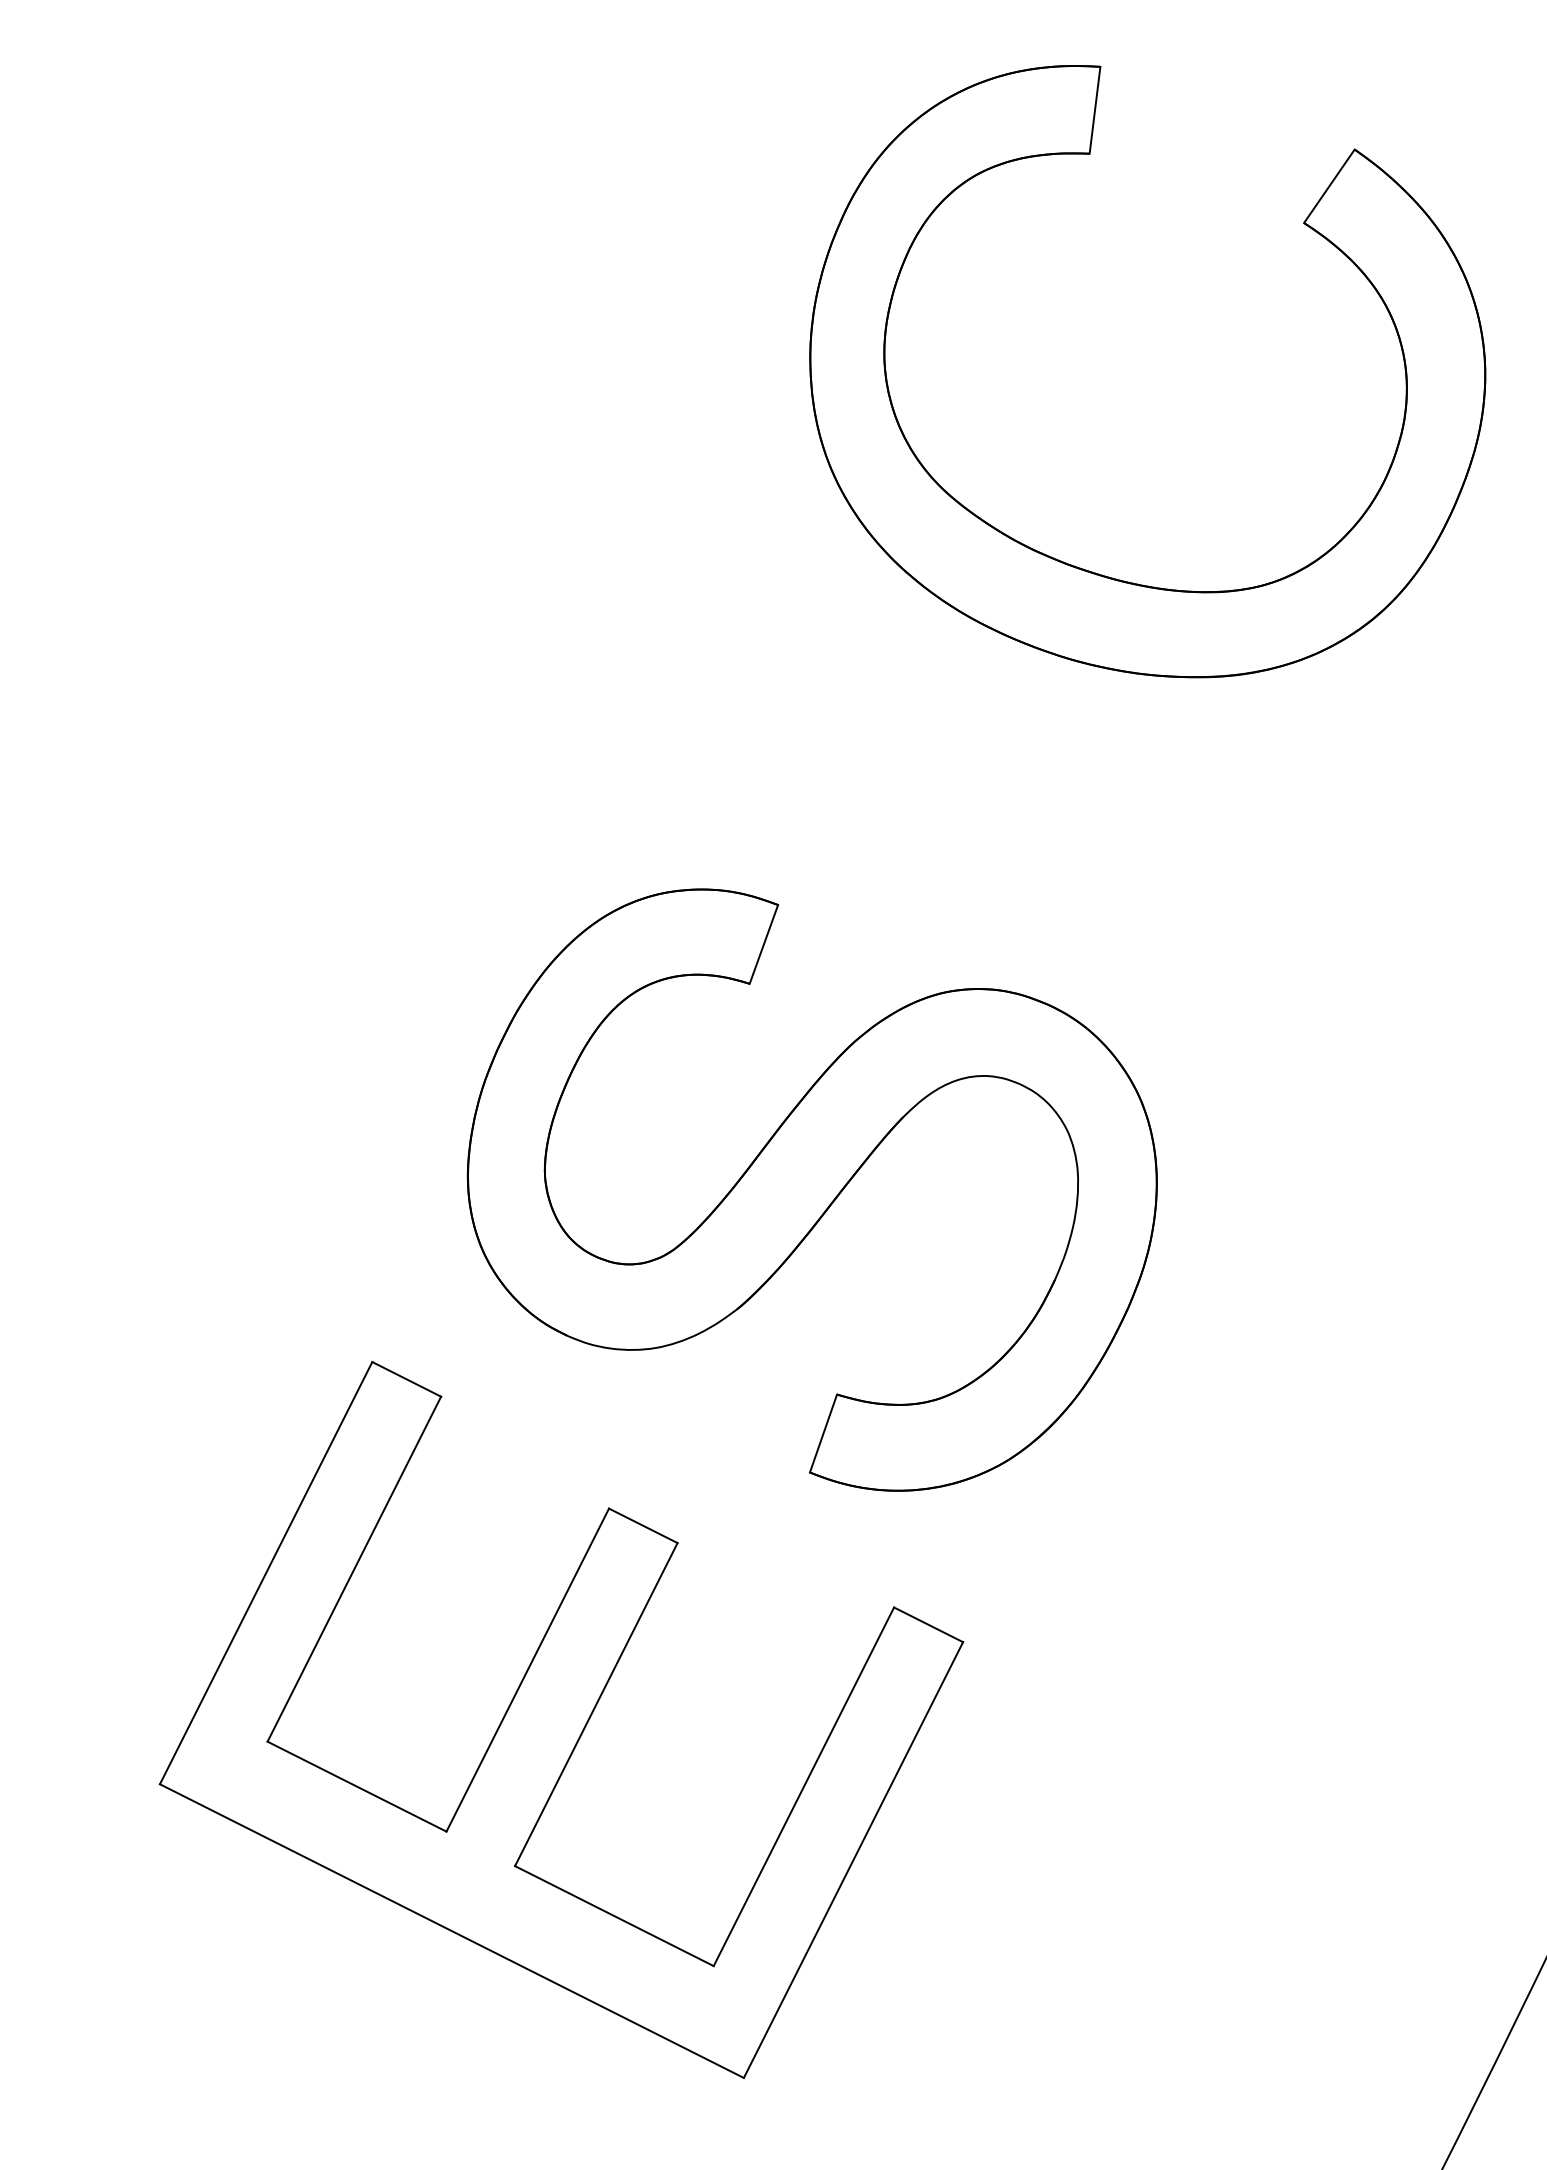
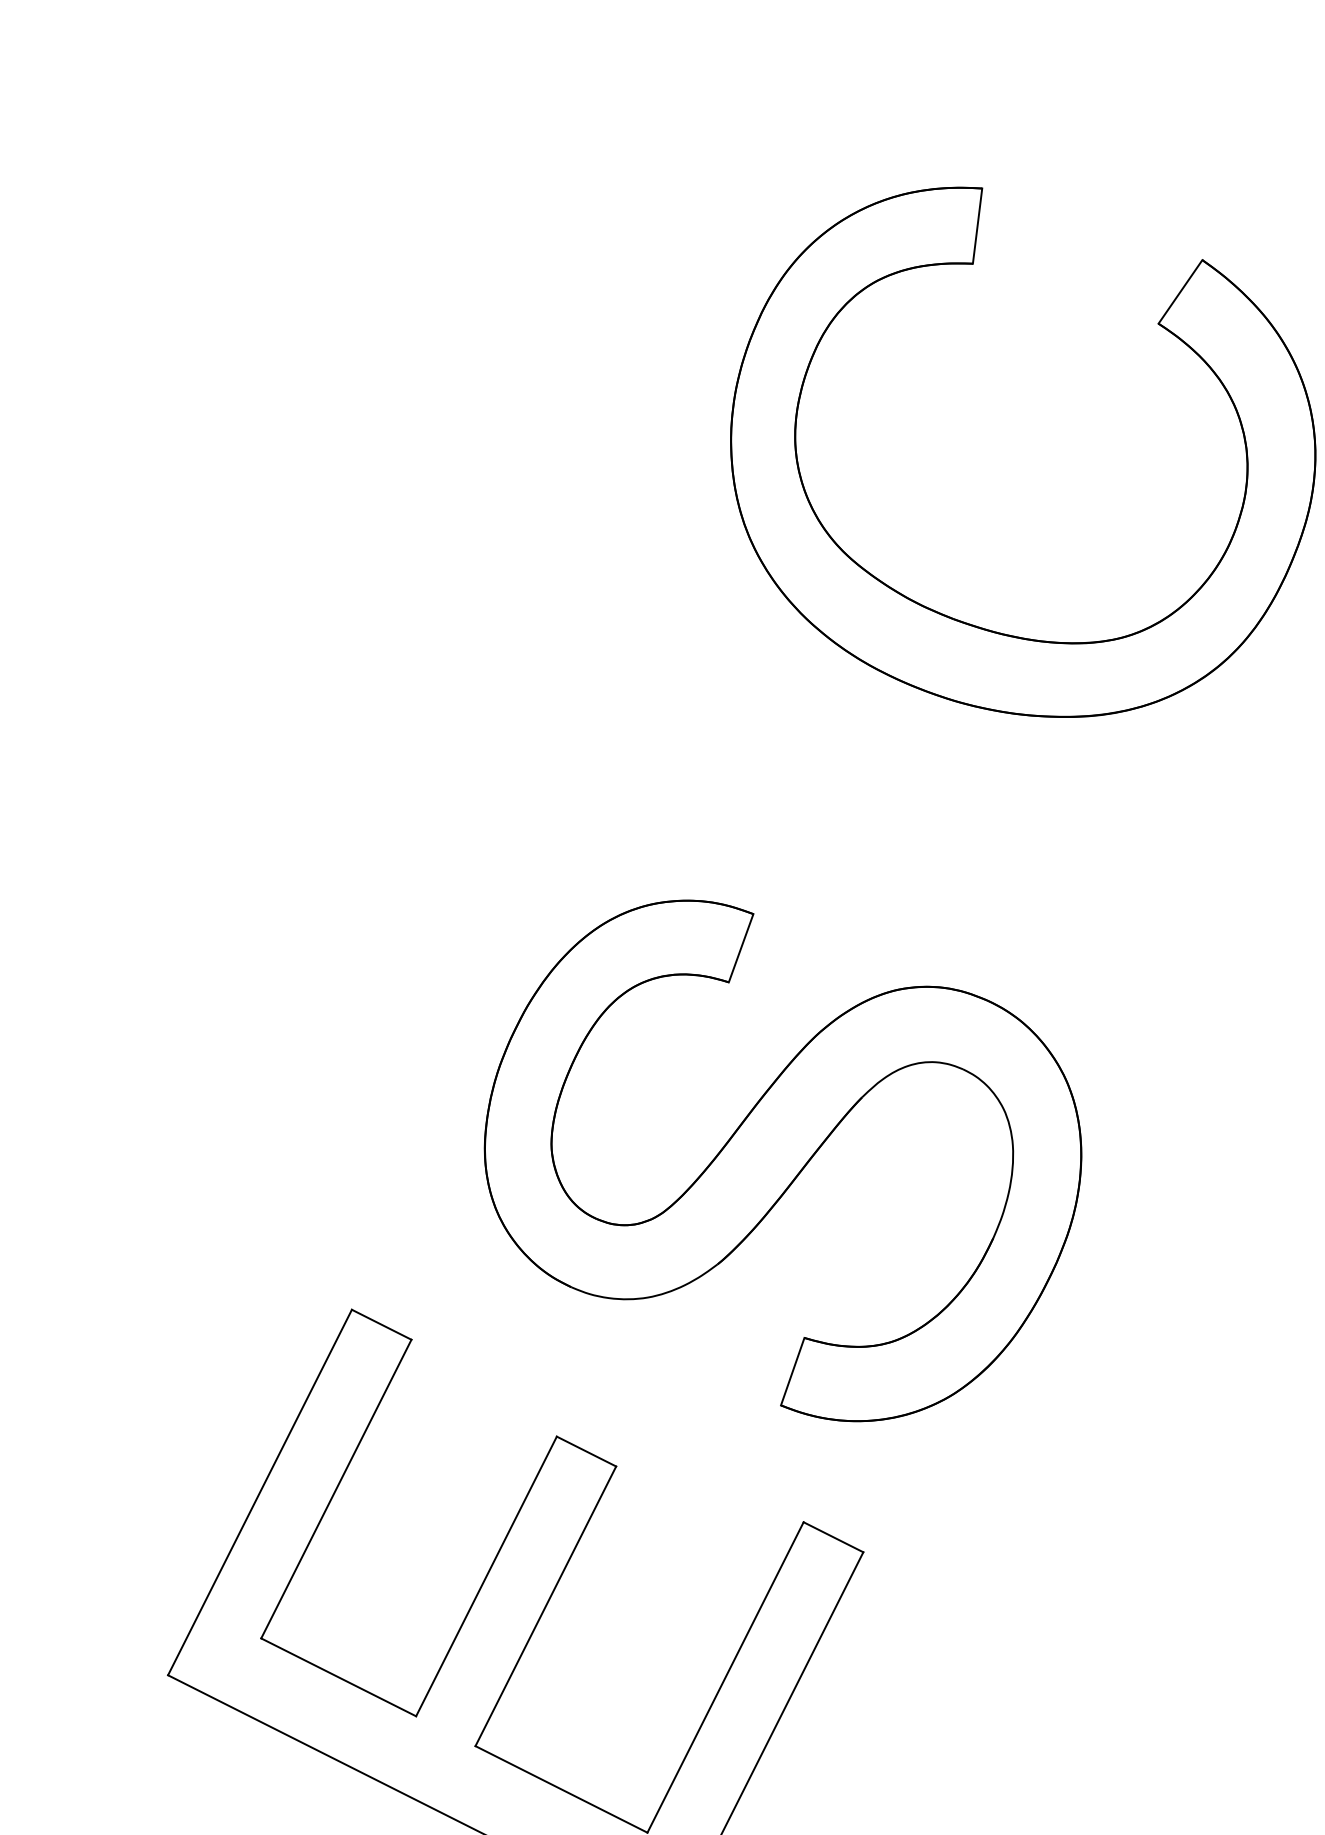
part: (811, 1189) -> (782, 1160), moved

